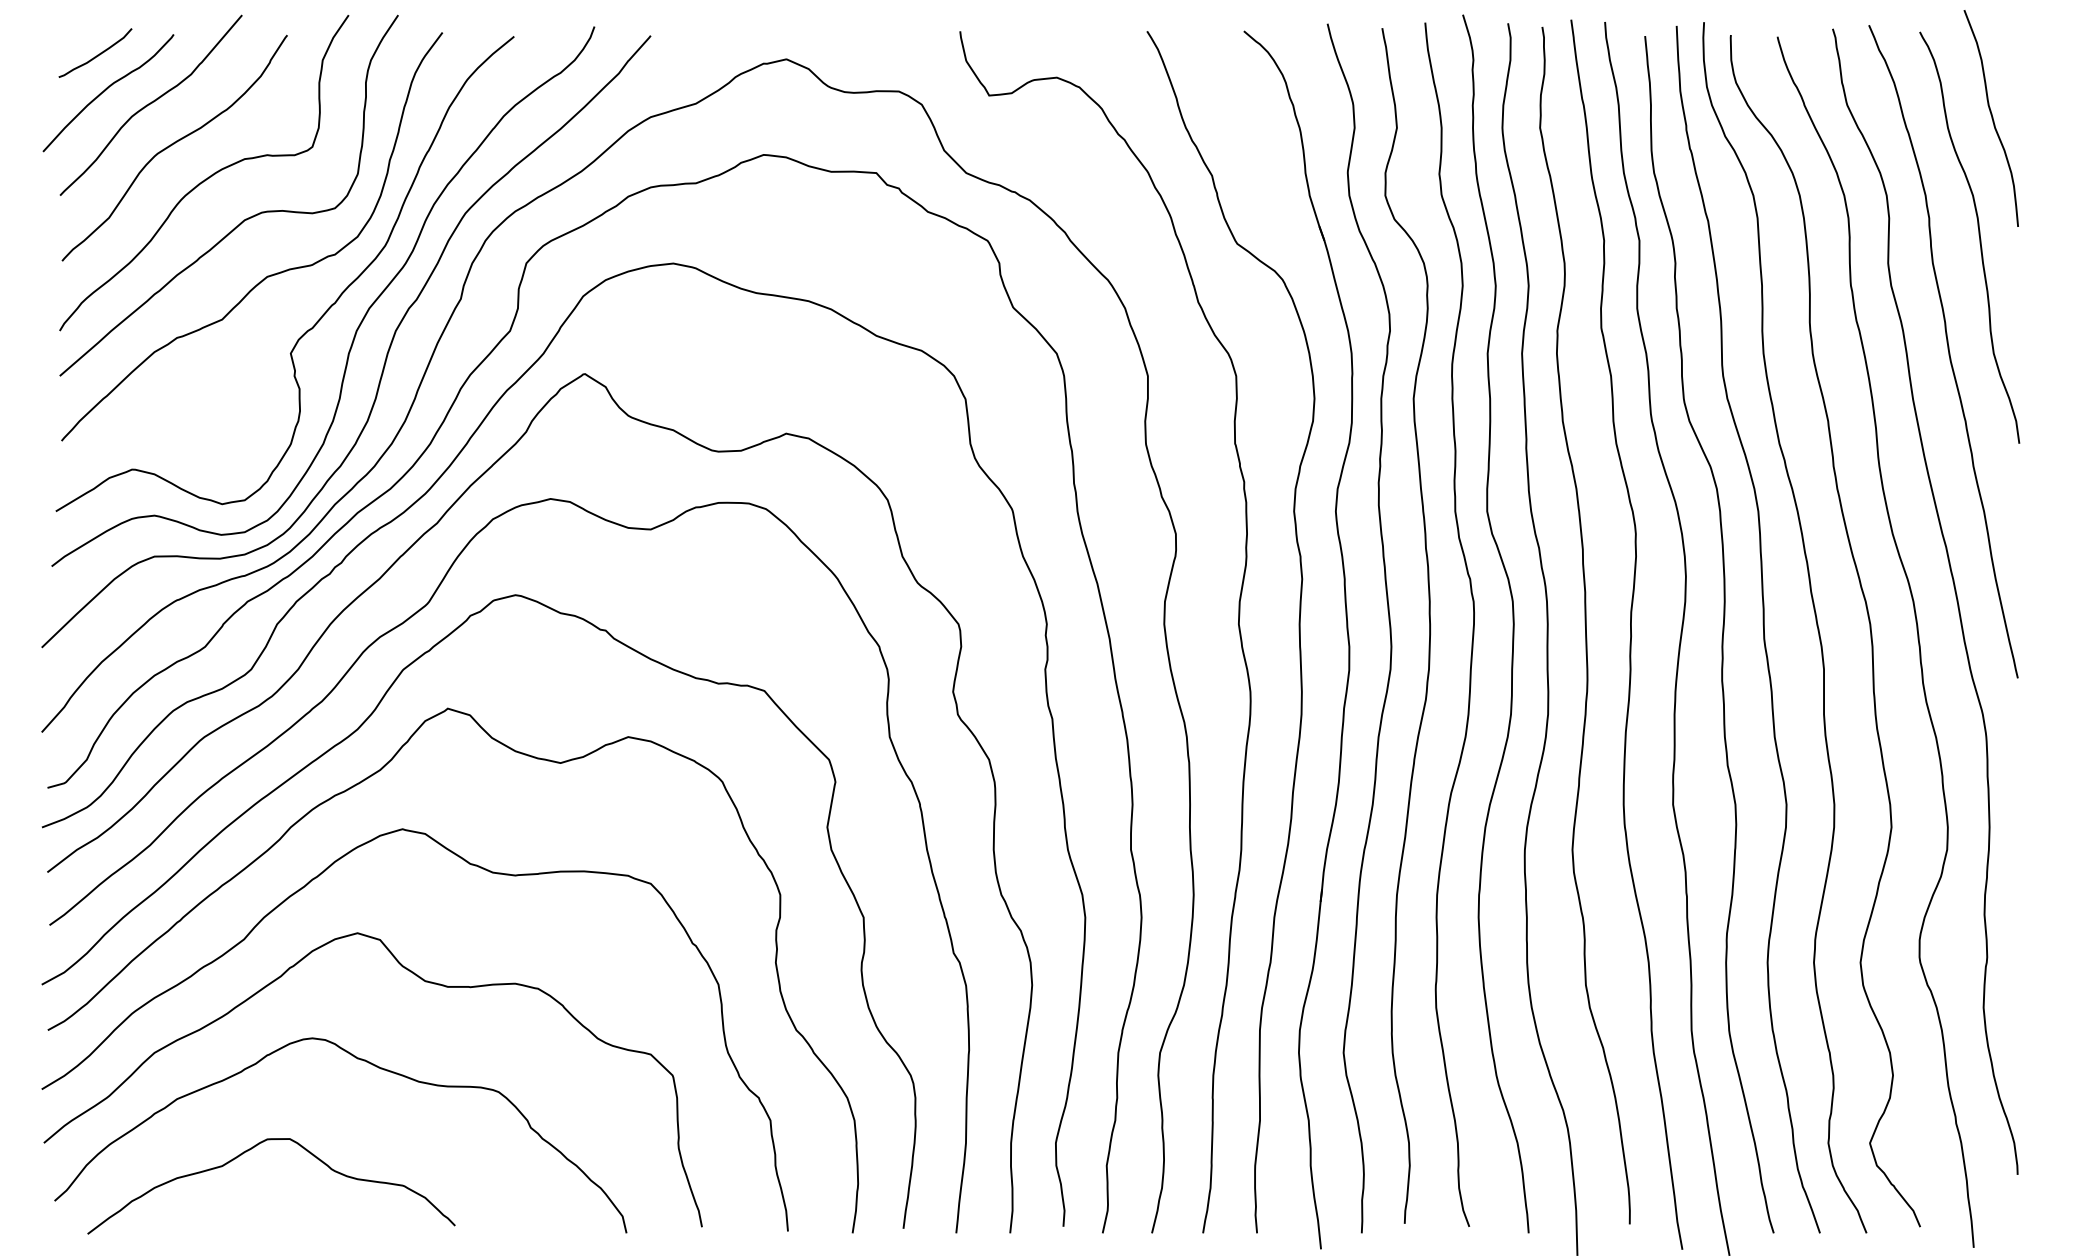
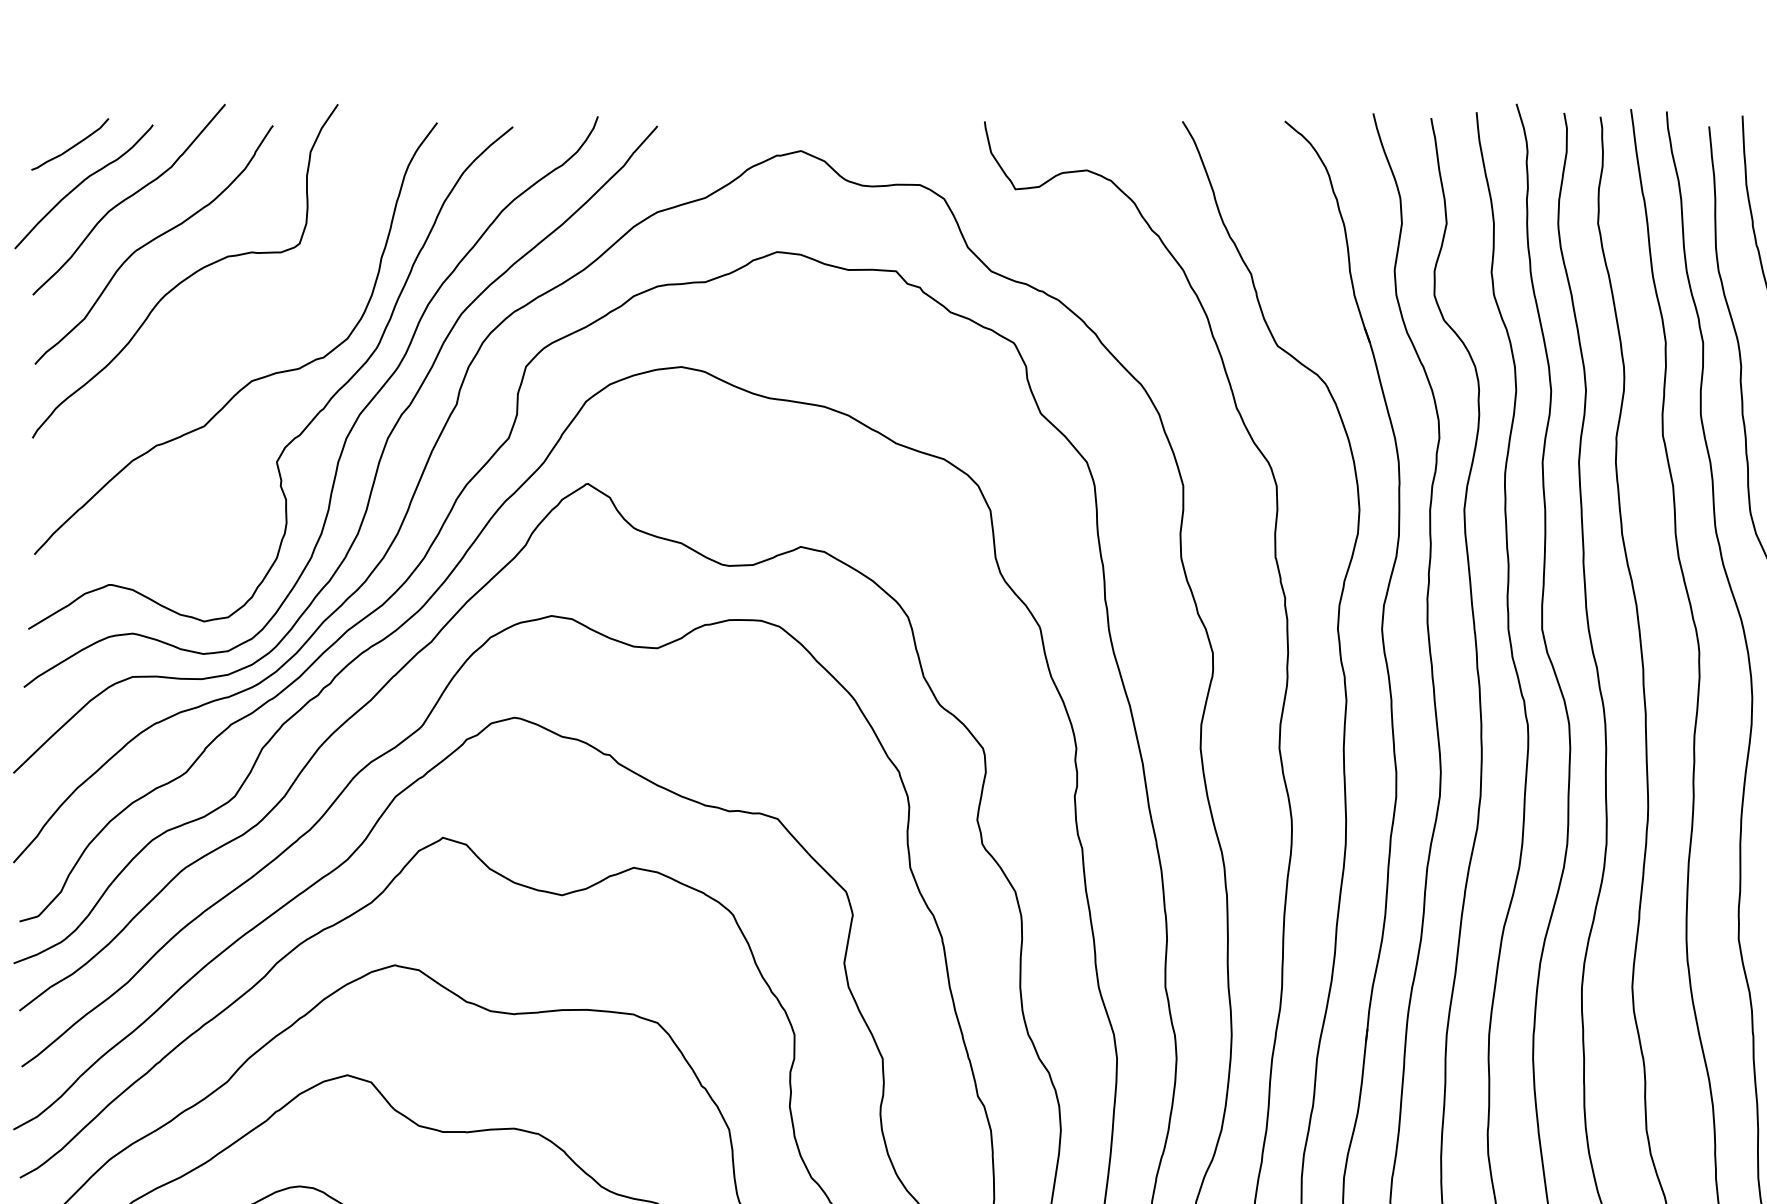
curve: (245, 218) -> (228, 319), removed

